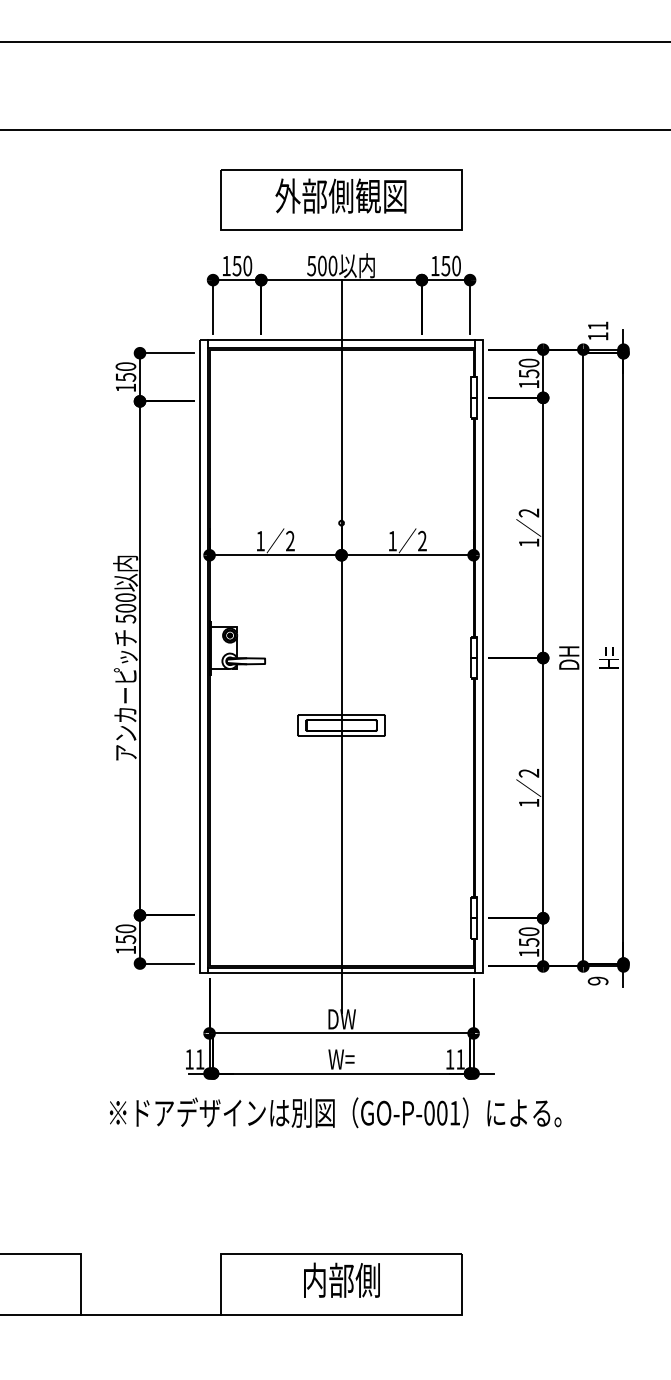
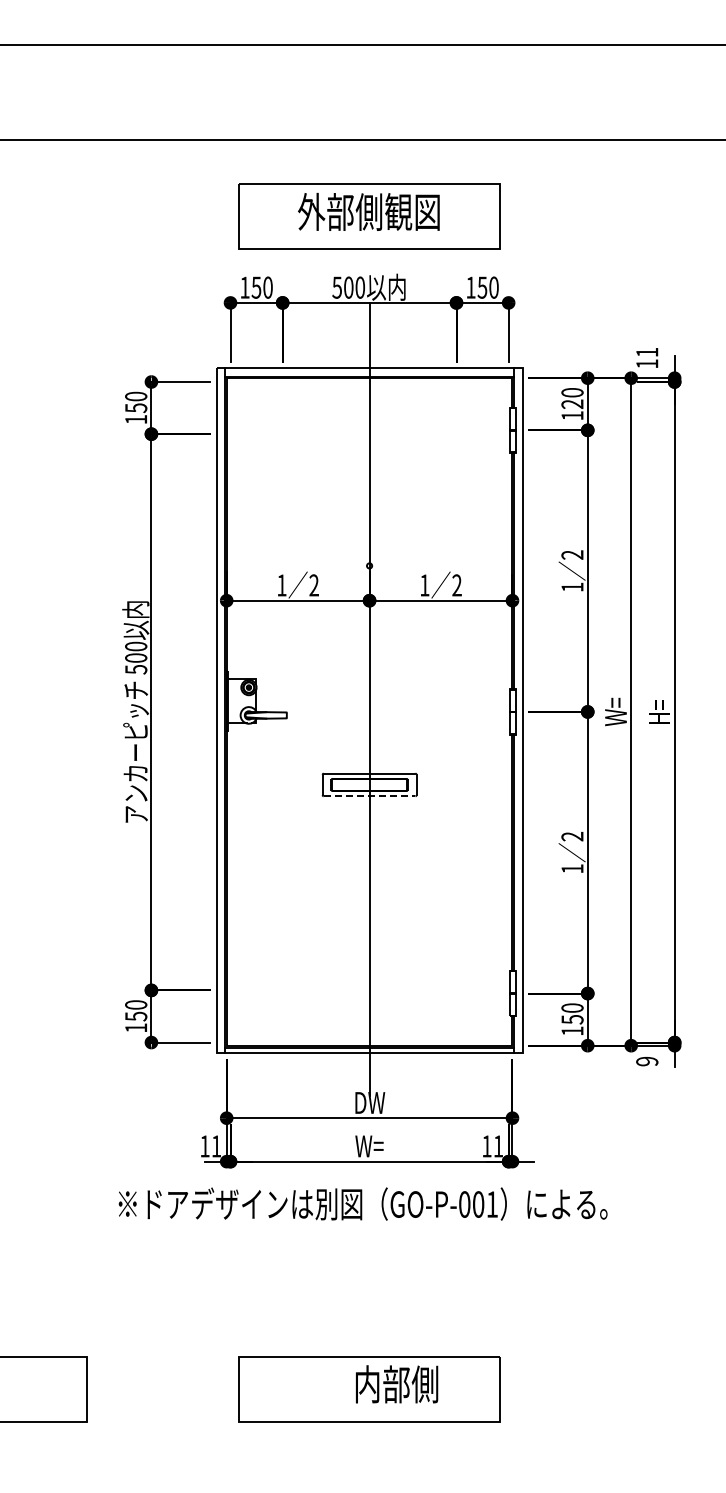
text: (529, 373) -> (572, 404), 150 -> 120
text: (568, 657) -> (615, 711), DH -> W=
line: (341, 736) -> (369, 796), solid -> dashed
text: (342, 1280) -> (397, 1384), moved
line: (151, 1314) -> (163, 1422), removed

